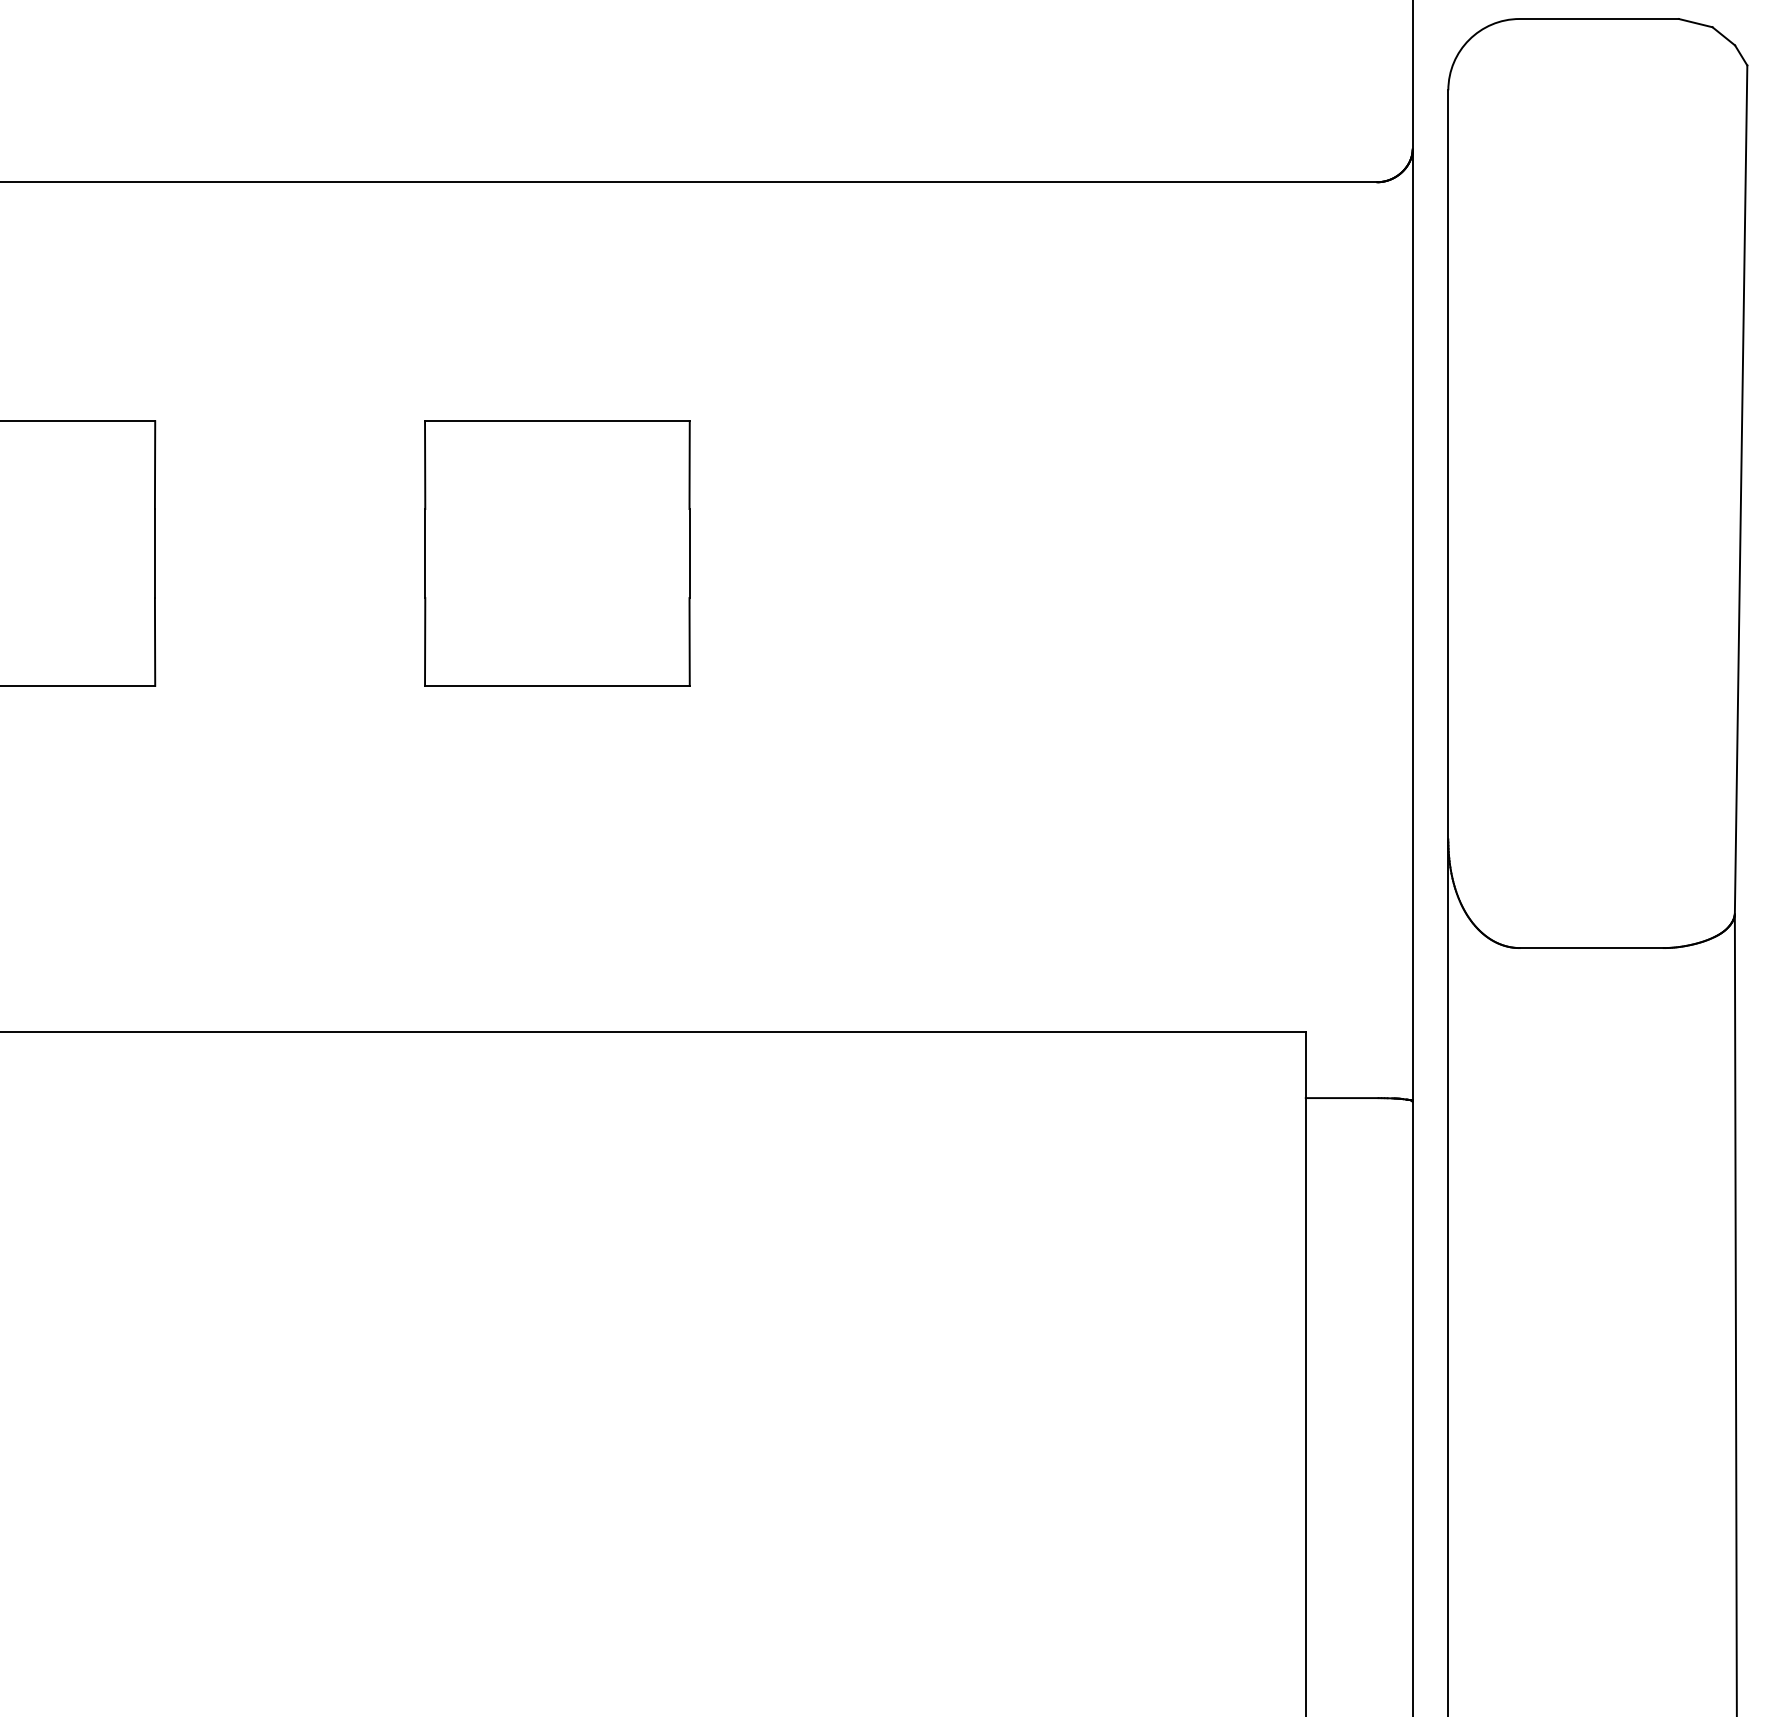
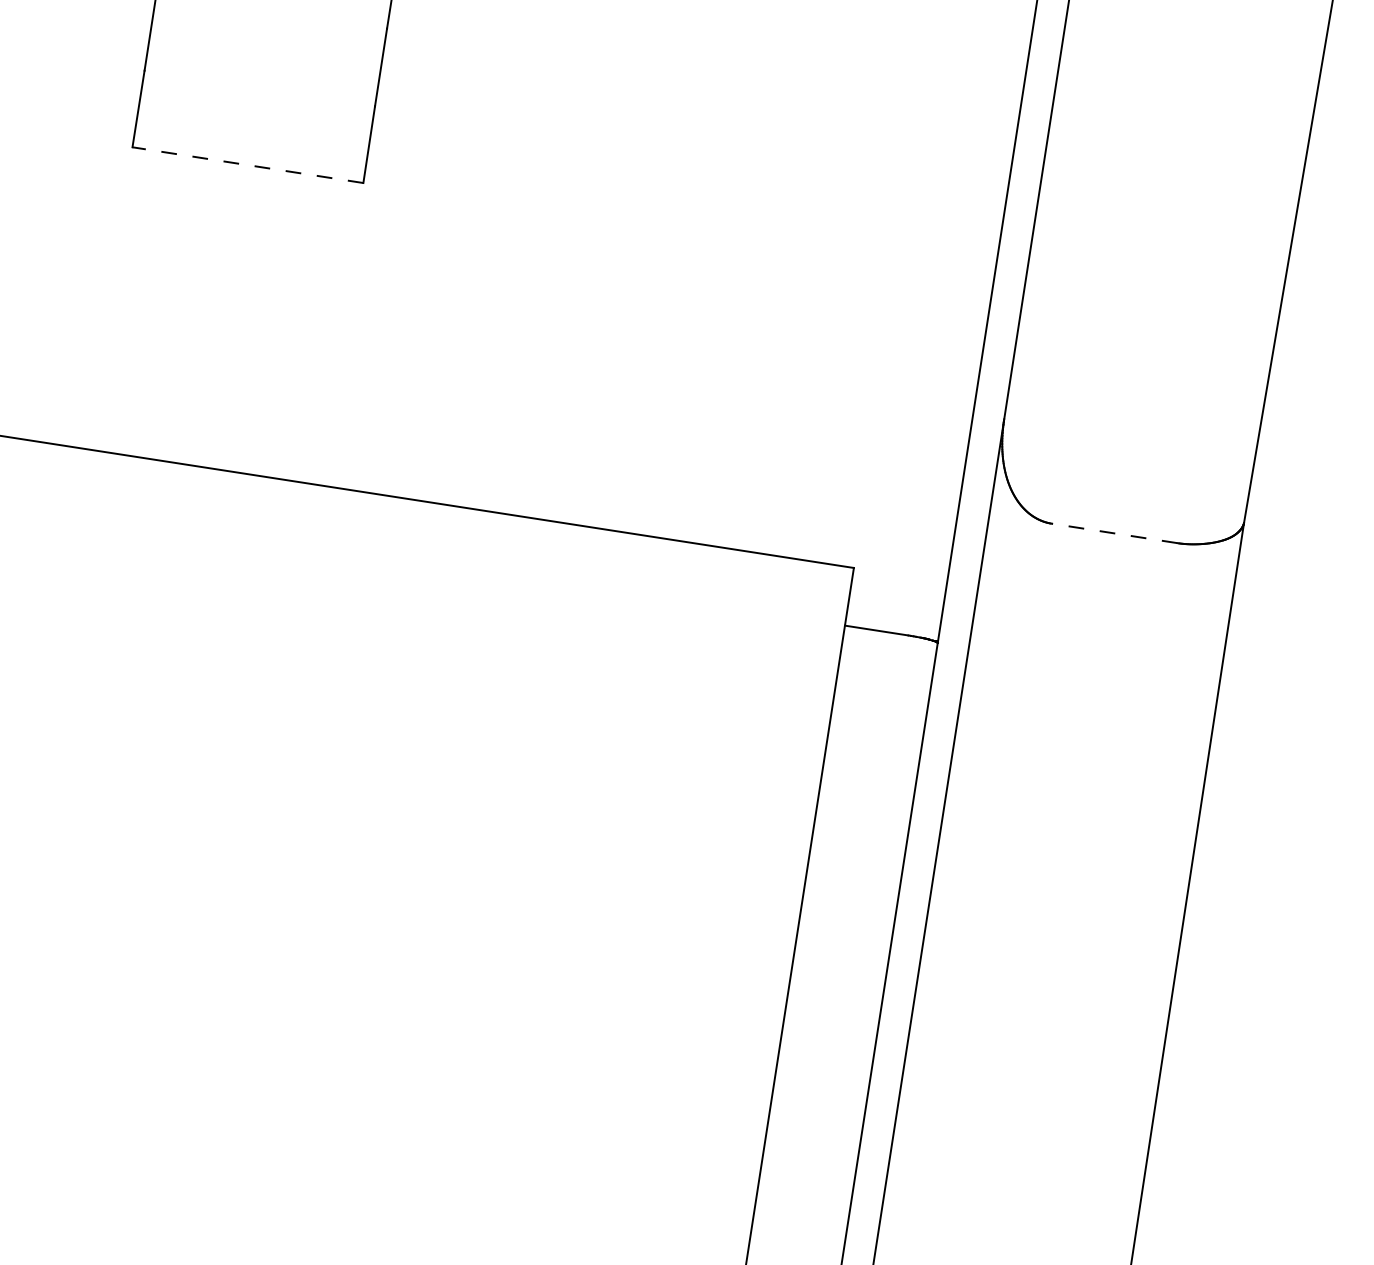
line: (556, 685) -> (247, 164), solid -> dashed
line: (1591, 948) -> (1114, 533), solid -> dashed

